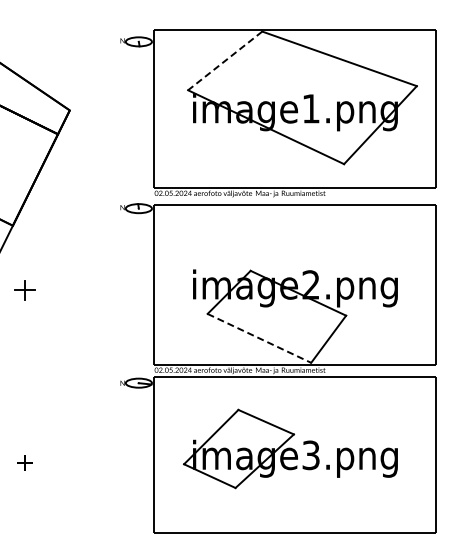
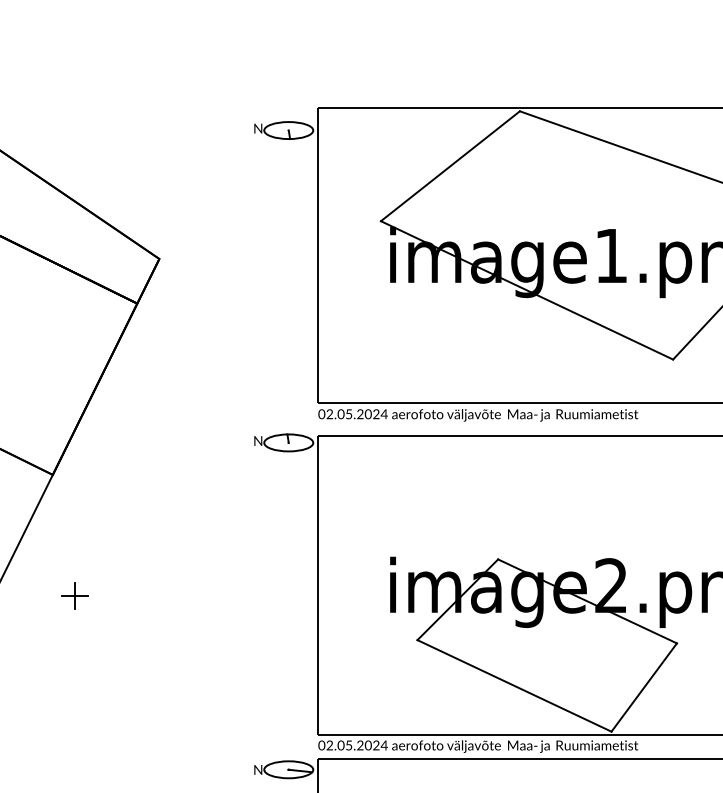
line: (224, 61) -> (449, 167), dashed -> solid
part: (24, 289) -> (74, 594), size x0.71
line: (259, 338) -> (514, 686), dashed -> solid

